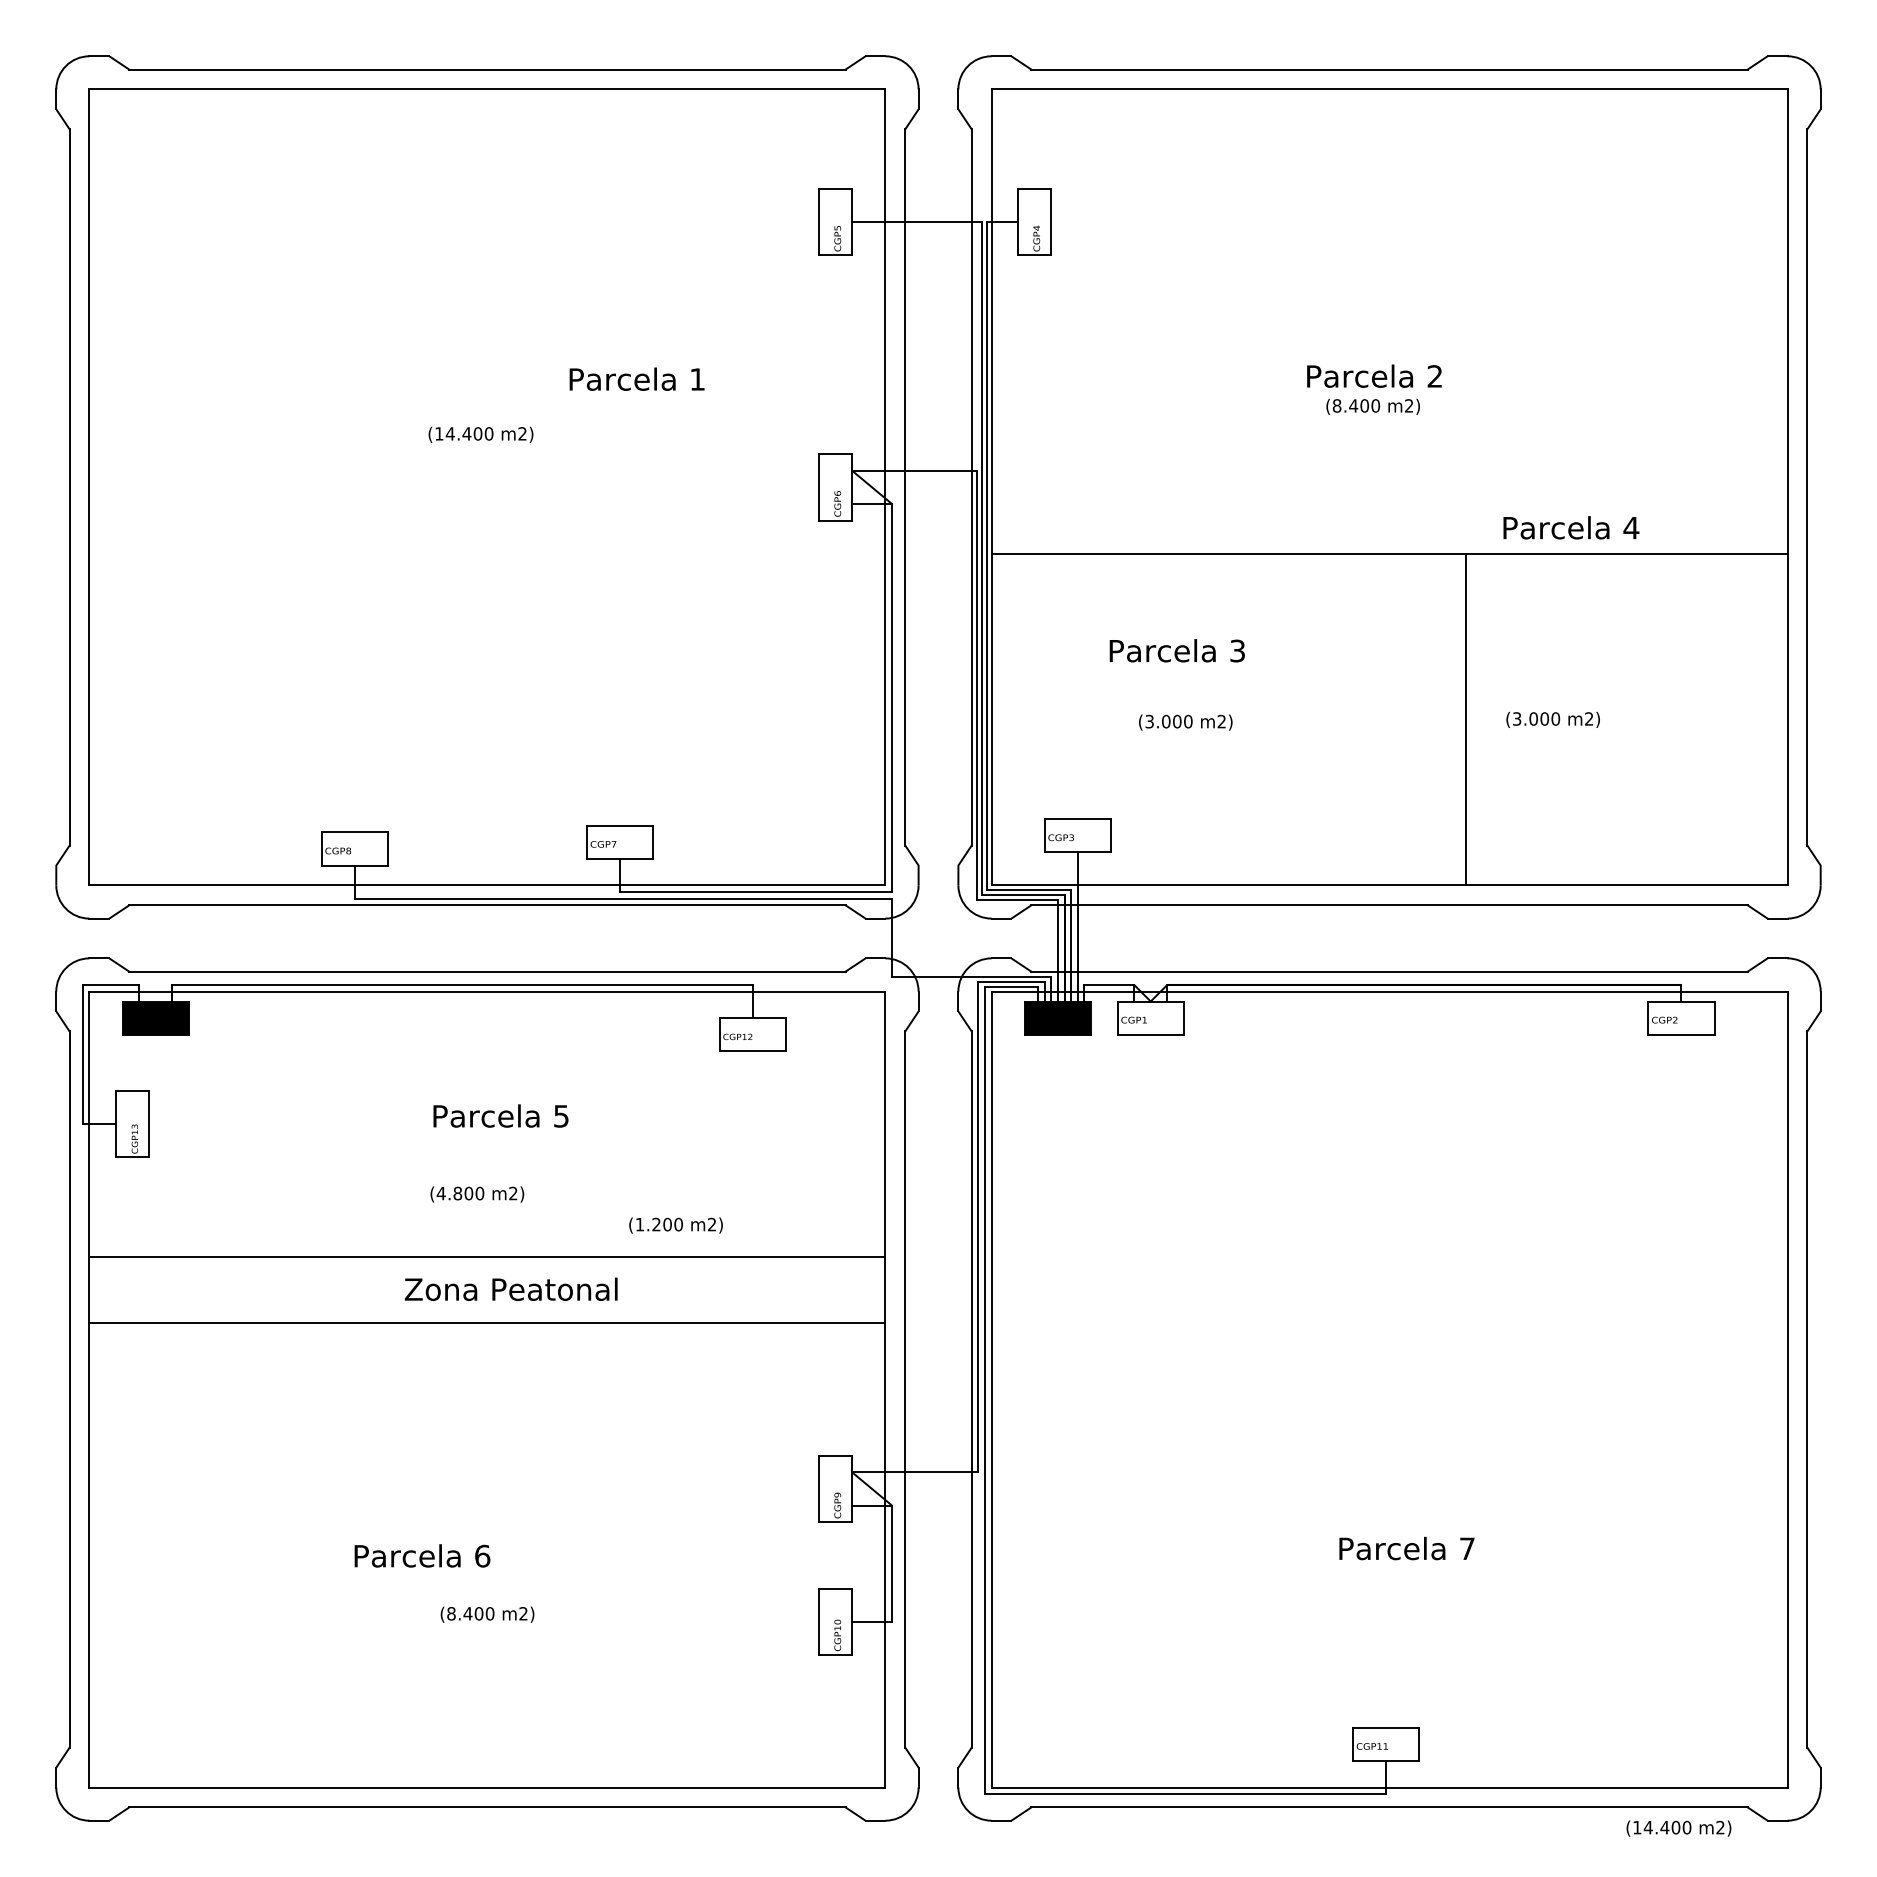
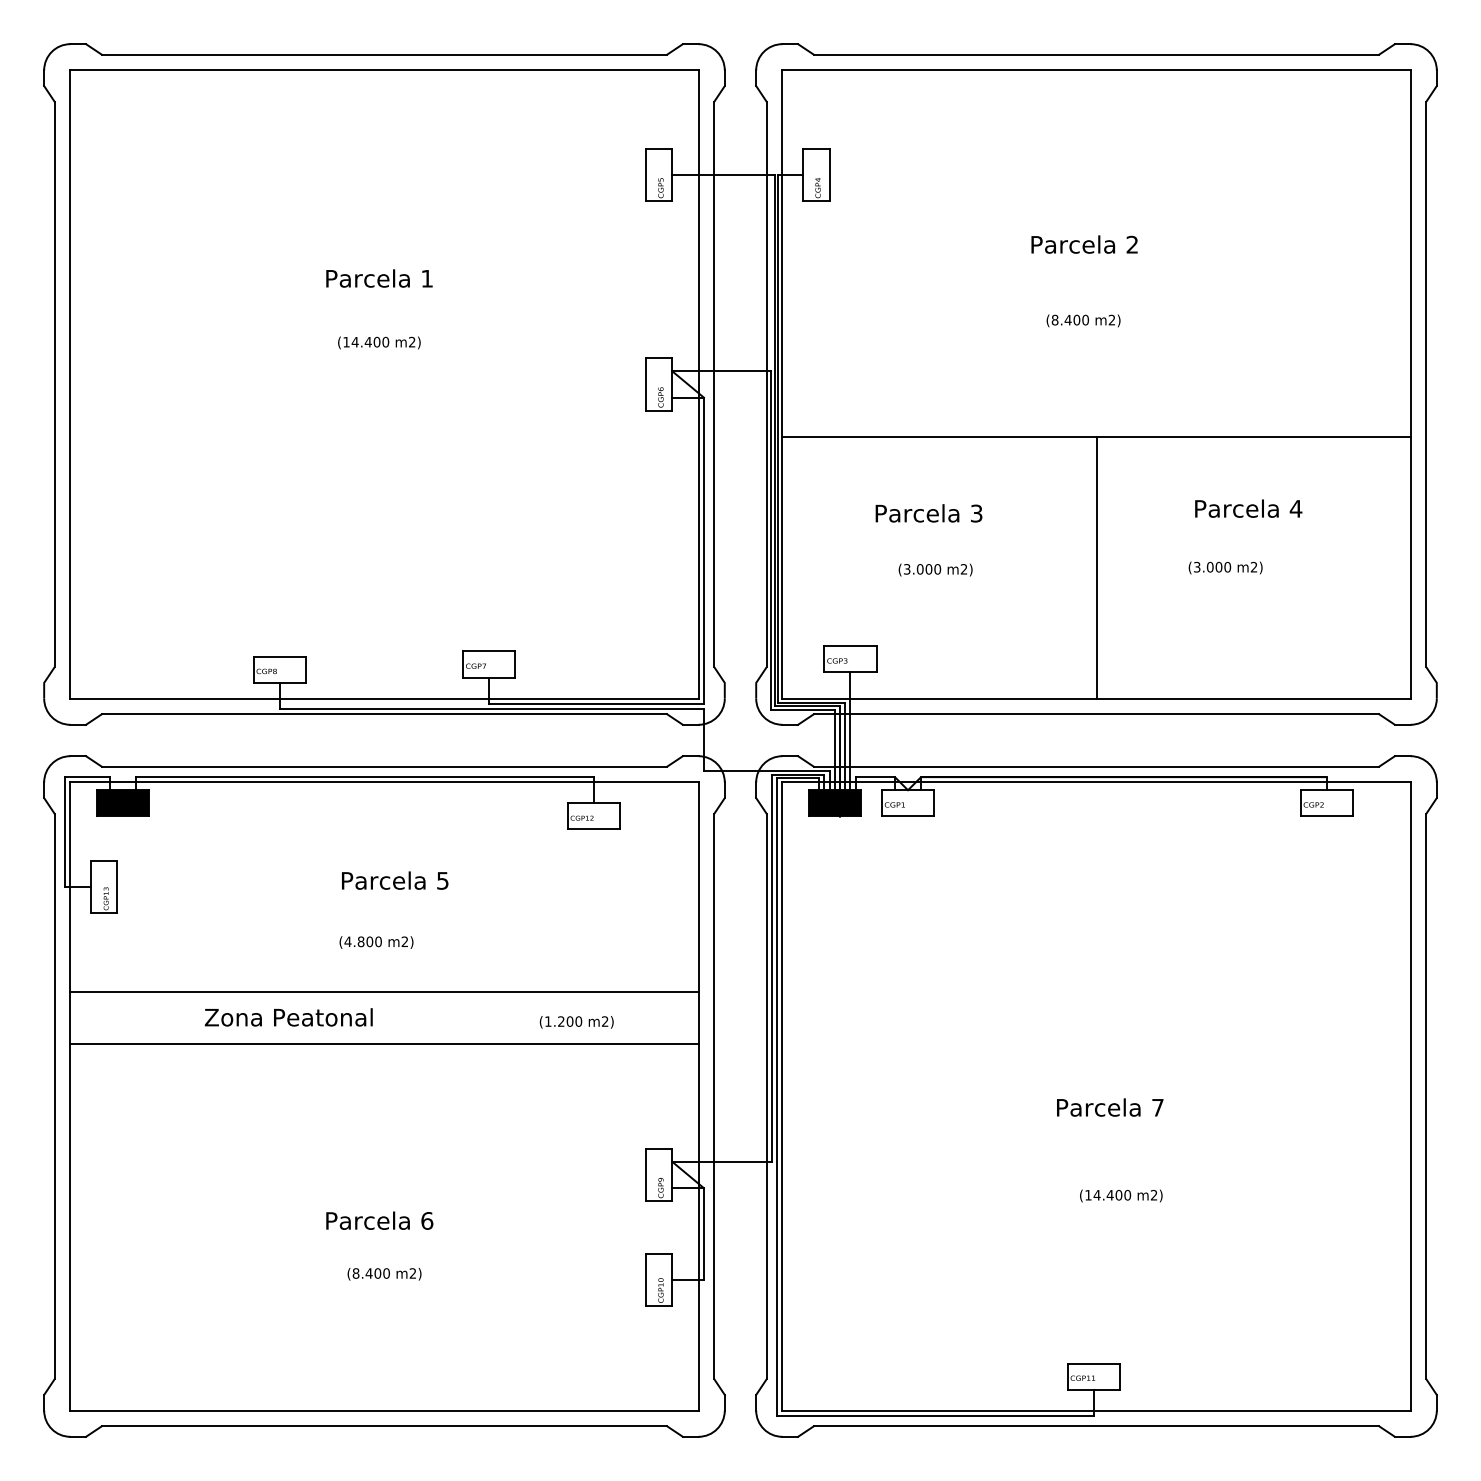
text: (1374, 375) -> (1084, 244), moved
text: (636, 378) -> (379, 277), moved
text: (1571, 527) -> (1248, 508), moved
line: (1465, 719) -> (1096, 567), moved
text: (675, 1225) -> (576, 1022), moved
text: (511, 1288) -> (289, 1016), moved
text: (1406, 1548) -> (1109, 1107), moved
text: (422, 1555) -> (379, 1220), moved
text: (1678, 1828) -> (1120, 1195), moved

